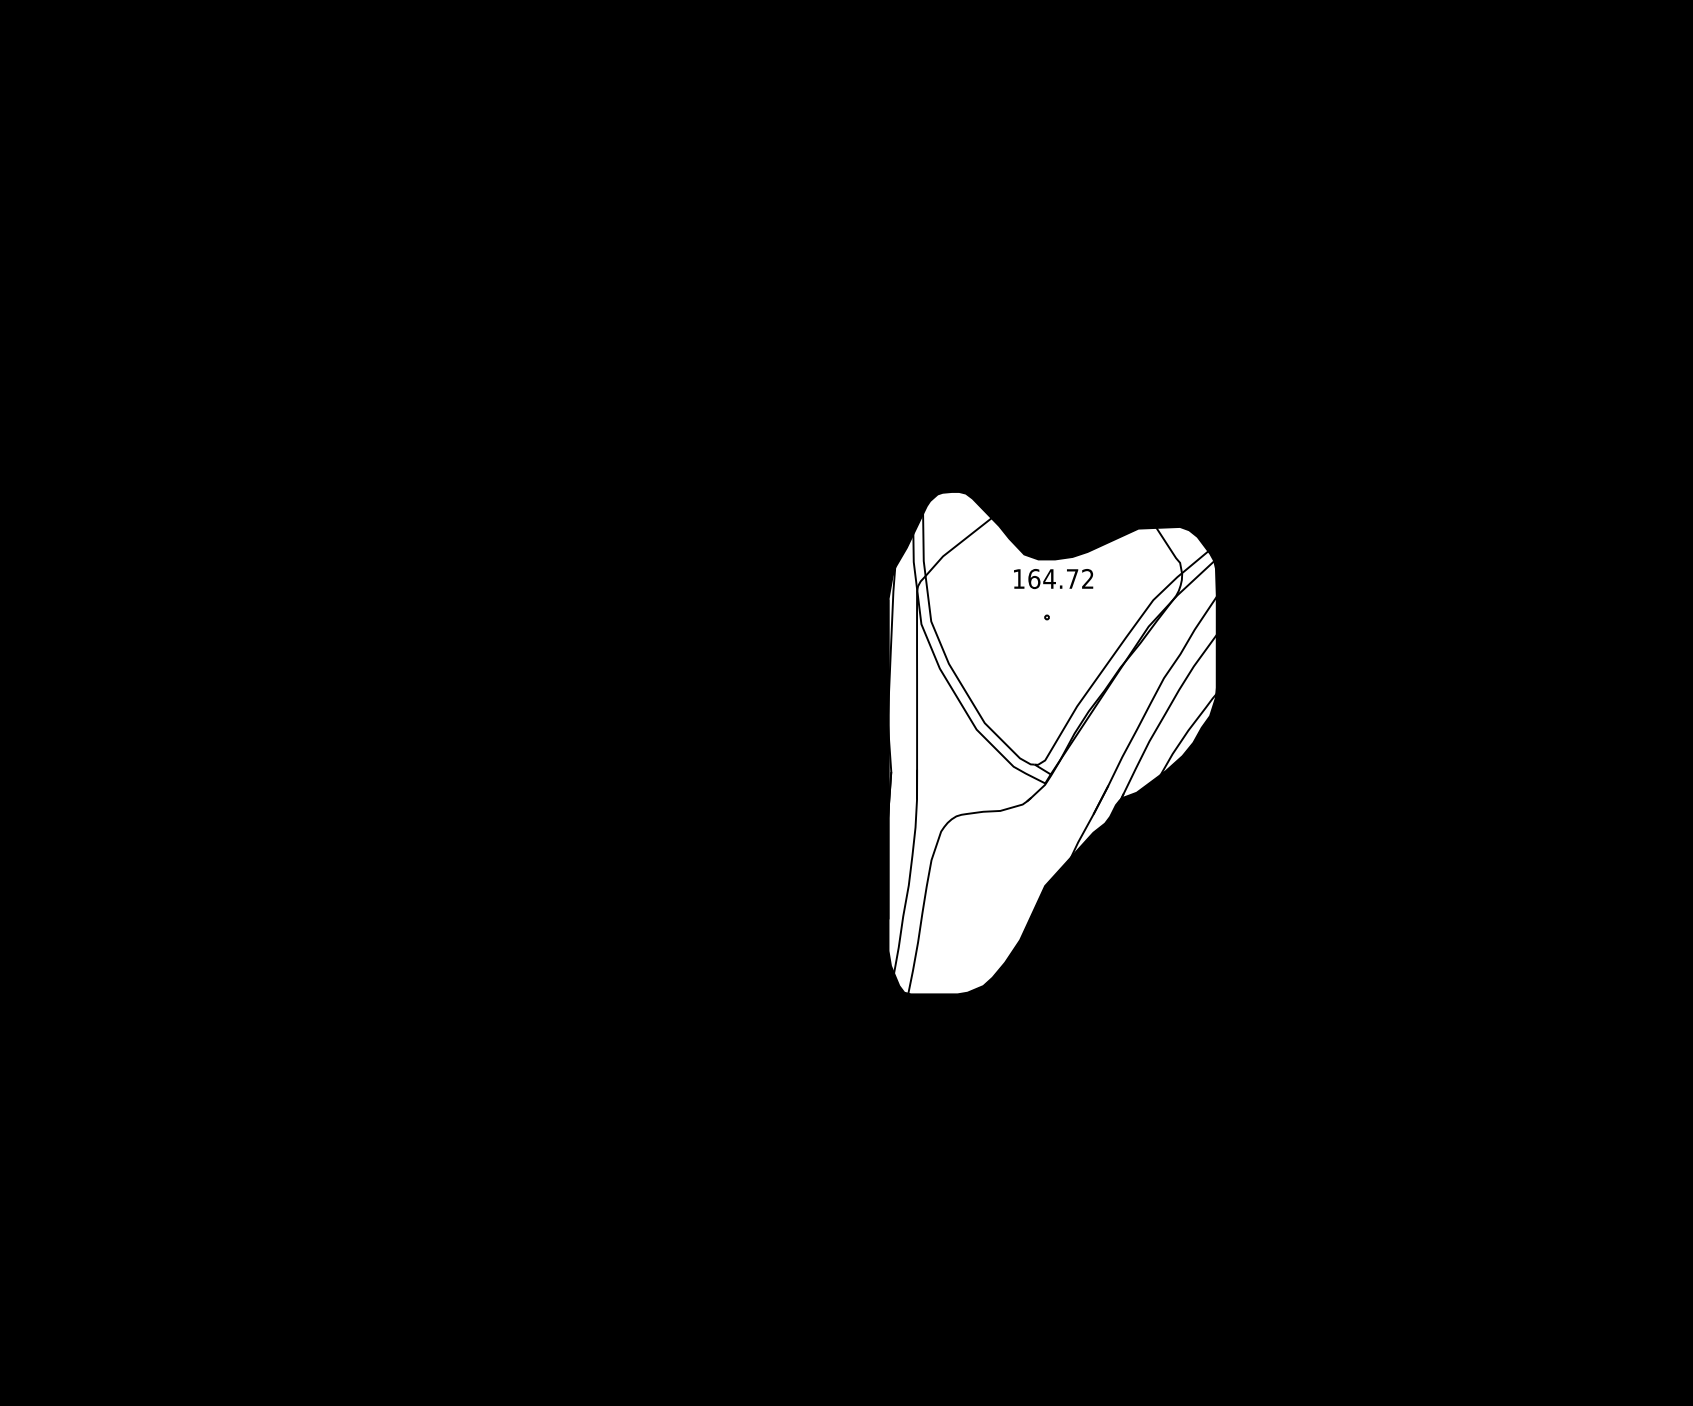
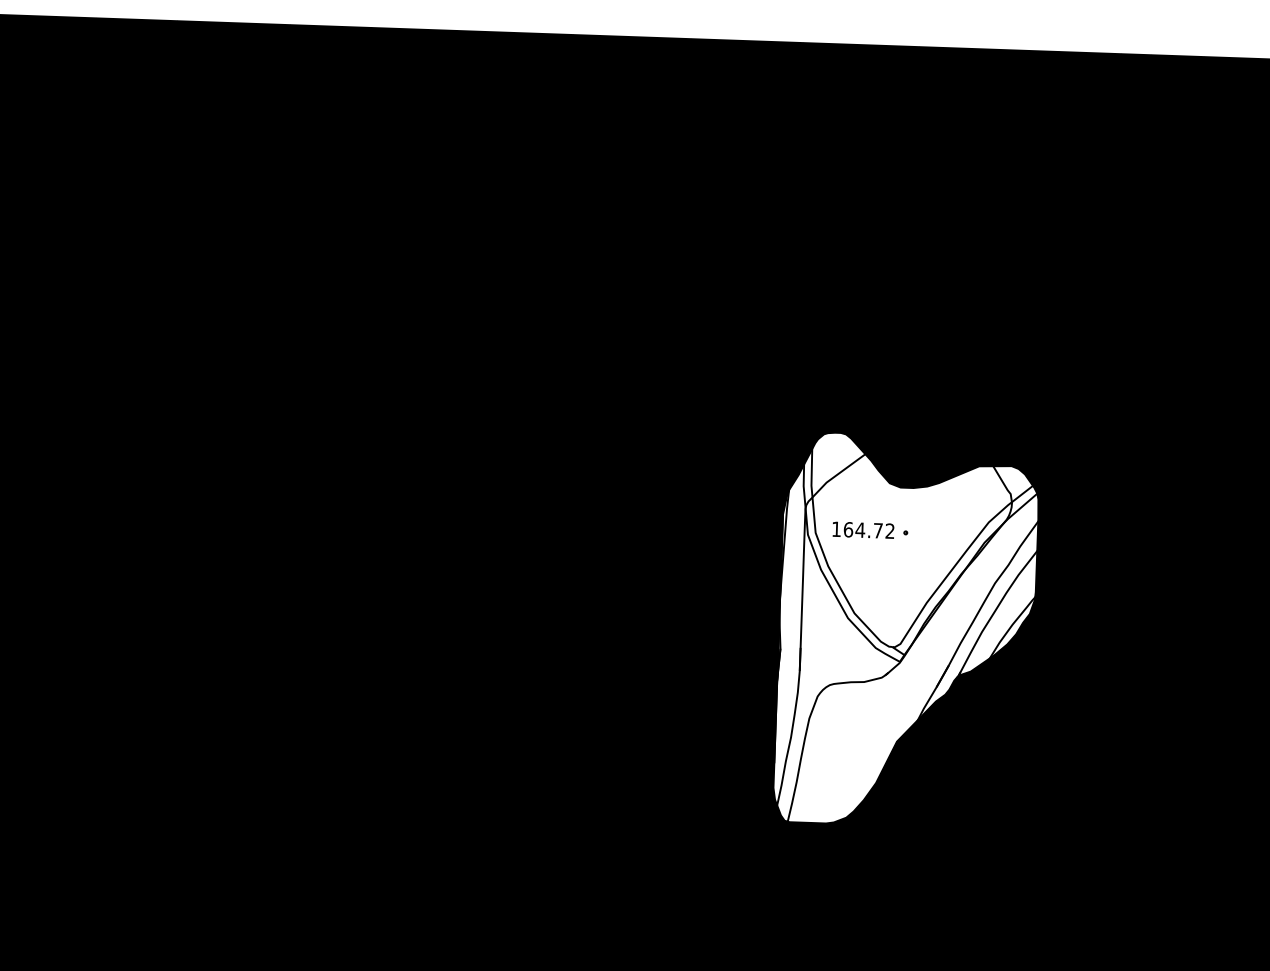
text: (1053, 579) -> (863, 530), moved

